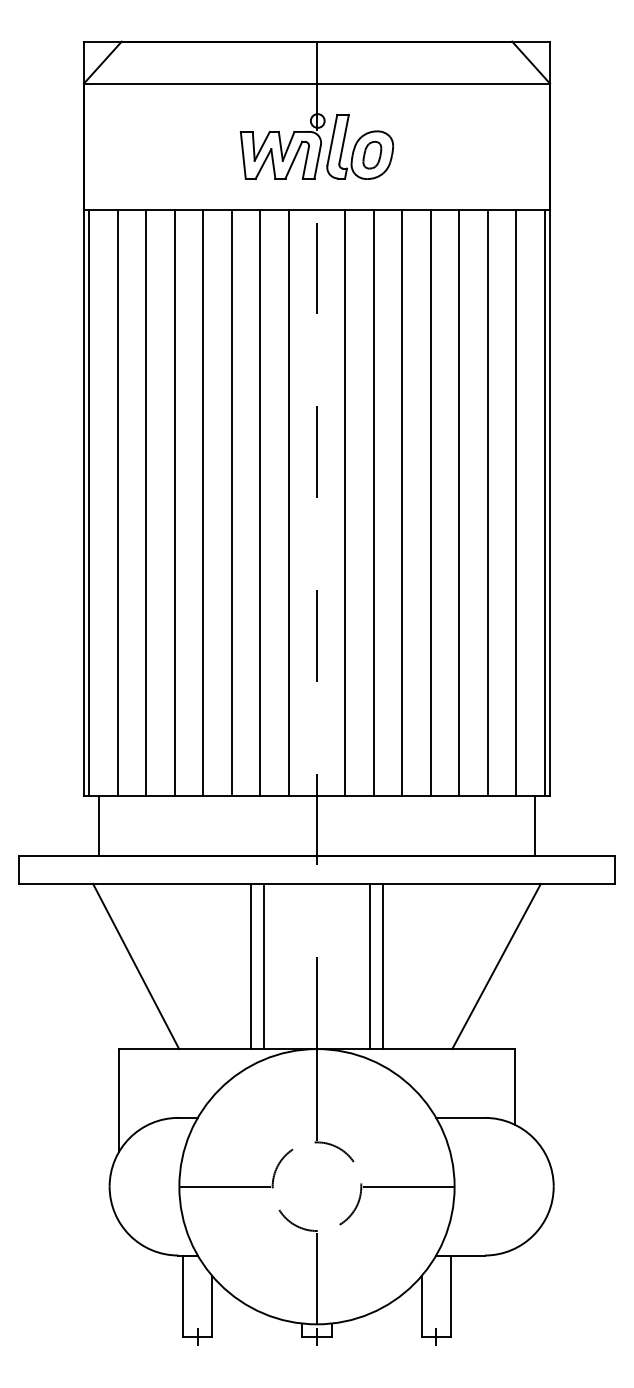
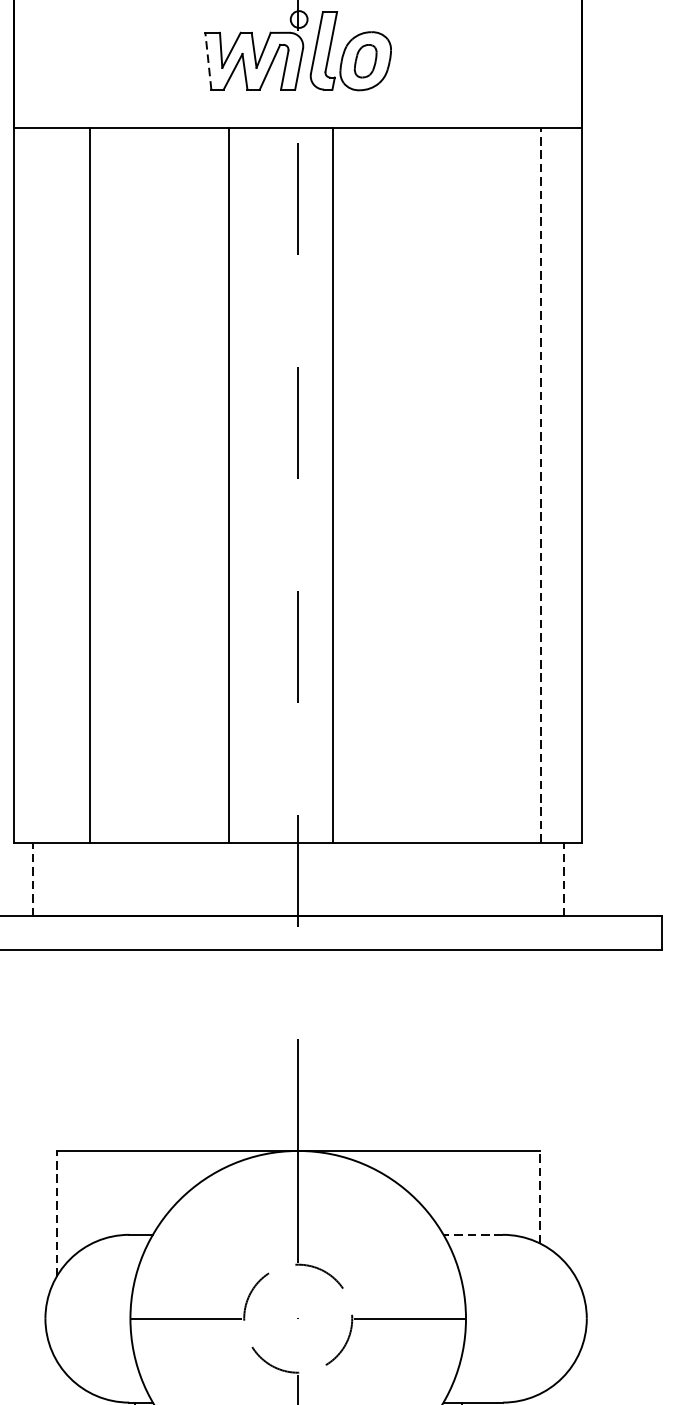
line: (243, 154) -> (208, 60), solid -> dashed
line: (89, 502) -> (20, 484), removed
line: (117, 502) -> (55, 484), removed
line: (174, 502) -> (124, 484), removed
line: (203, 502) -> (159, 484), removed
line: (231, 502) -> (193, 484), removed
line: (288, 502) -> (263, 484), removed
line: (373, 502) -> (367, 484), removed
line: (402, 502) -> (402, 484), removed
line: (430, 502) -> (436, 484), removed
line: (459, 502) -> (471, 484), removed
line: (487, 502) -> (506, 484), removed
line: (516, 502) -> (541, 484), solid -> dashed
line: (544, 502) -> (575, 484), removed
line: (99, 825) -> (33, 878), solid -> dashed
line: (534, 825) -> (563, 878), solid -> dashed
line: (136, 966) -> (78, 1050), removed
line: (250, 966) -> (217, 1050), removed
line: (263, 966) -> (233, 1050), removed
line: (370, 966) -> (363, 1050), removed
line: (383, 966) -> (379, 1050), removed
line: (496, 966) -> (517, 1050), removed
line: (515, 1087) -> (540, 1197), solid -> dashed
line: (118, 1100) -> (56, 1213), solid -> dashed
line: (460, 1117) -> (473, 1234), solid -> dashed

